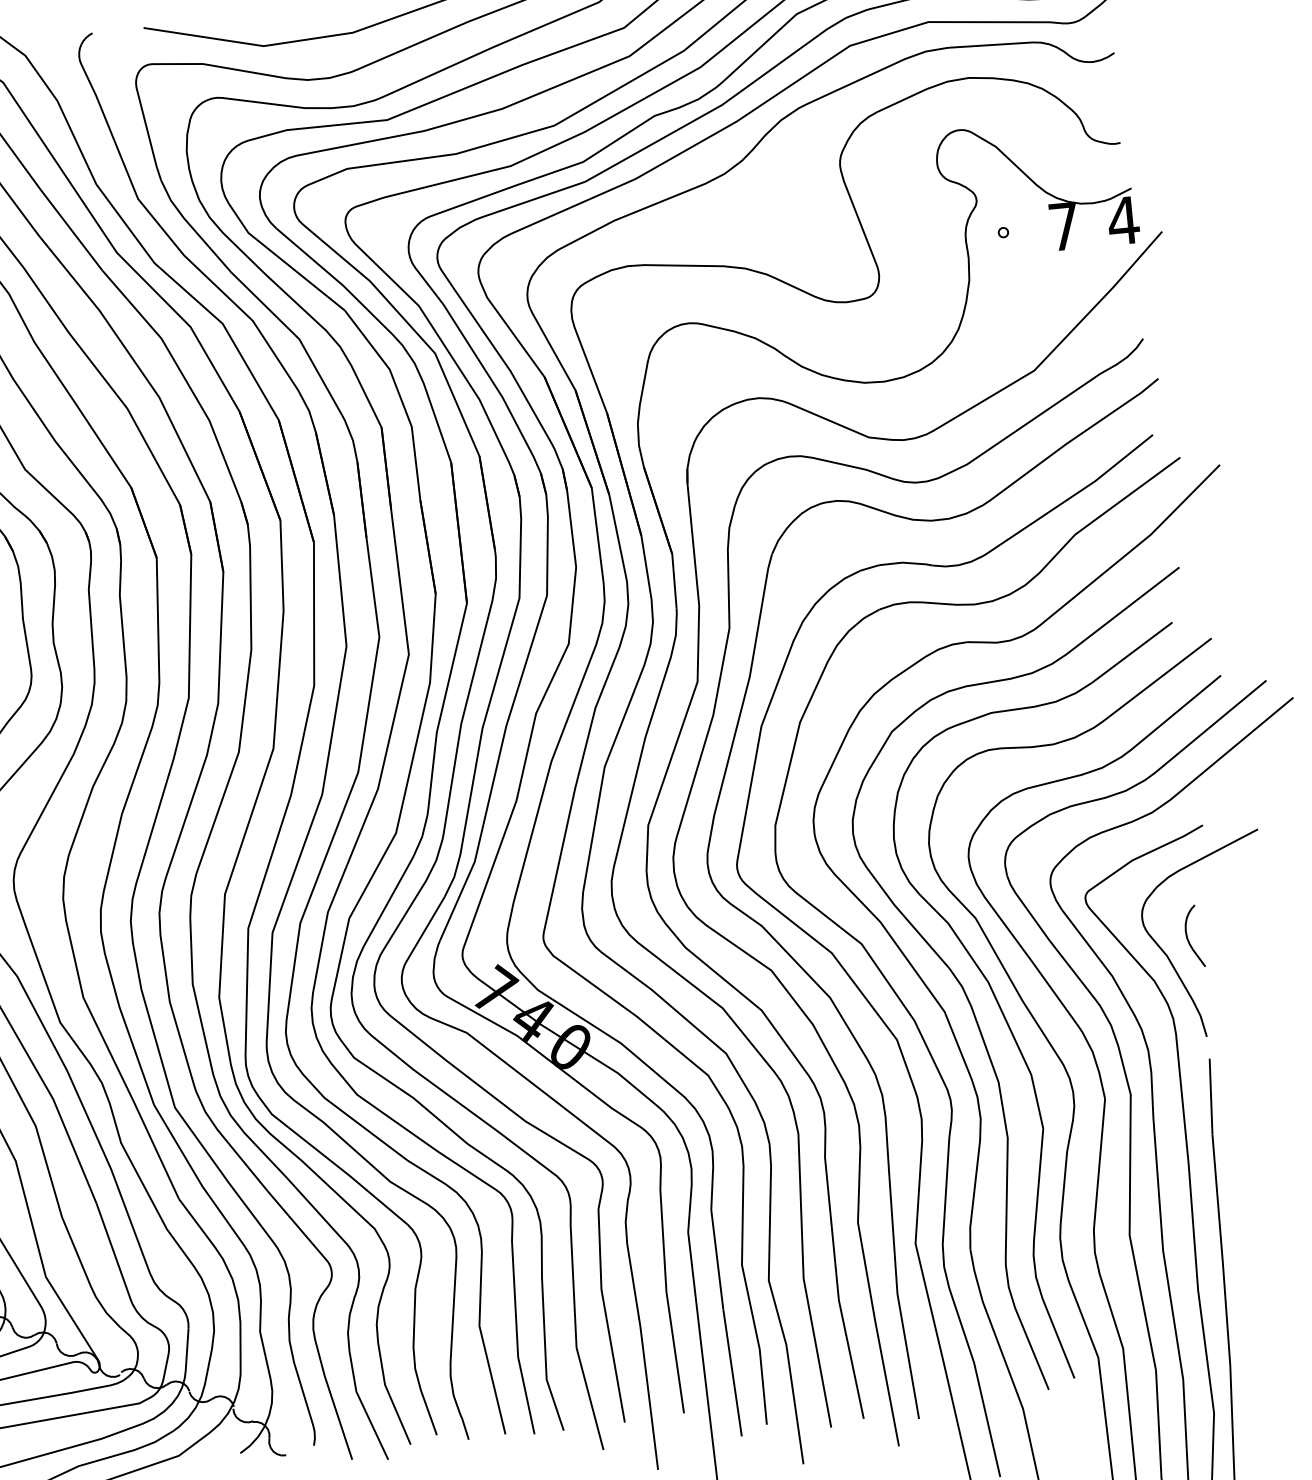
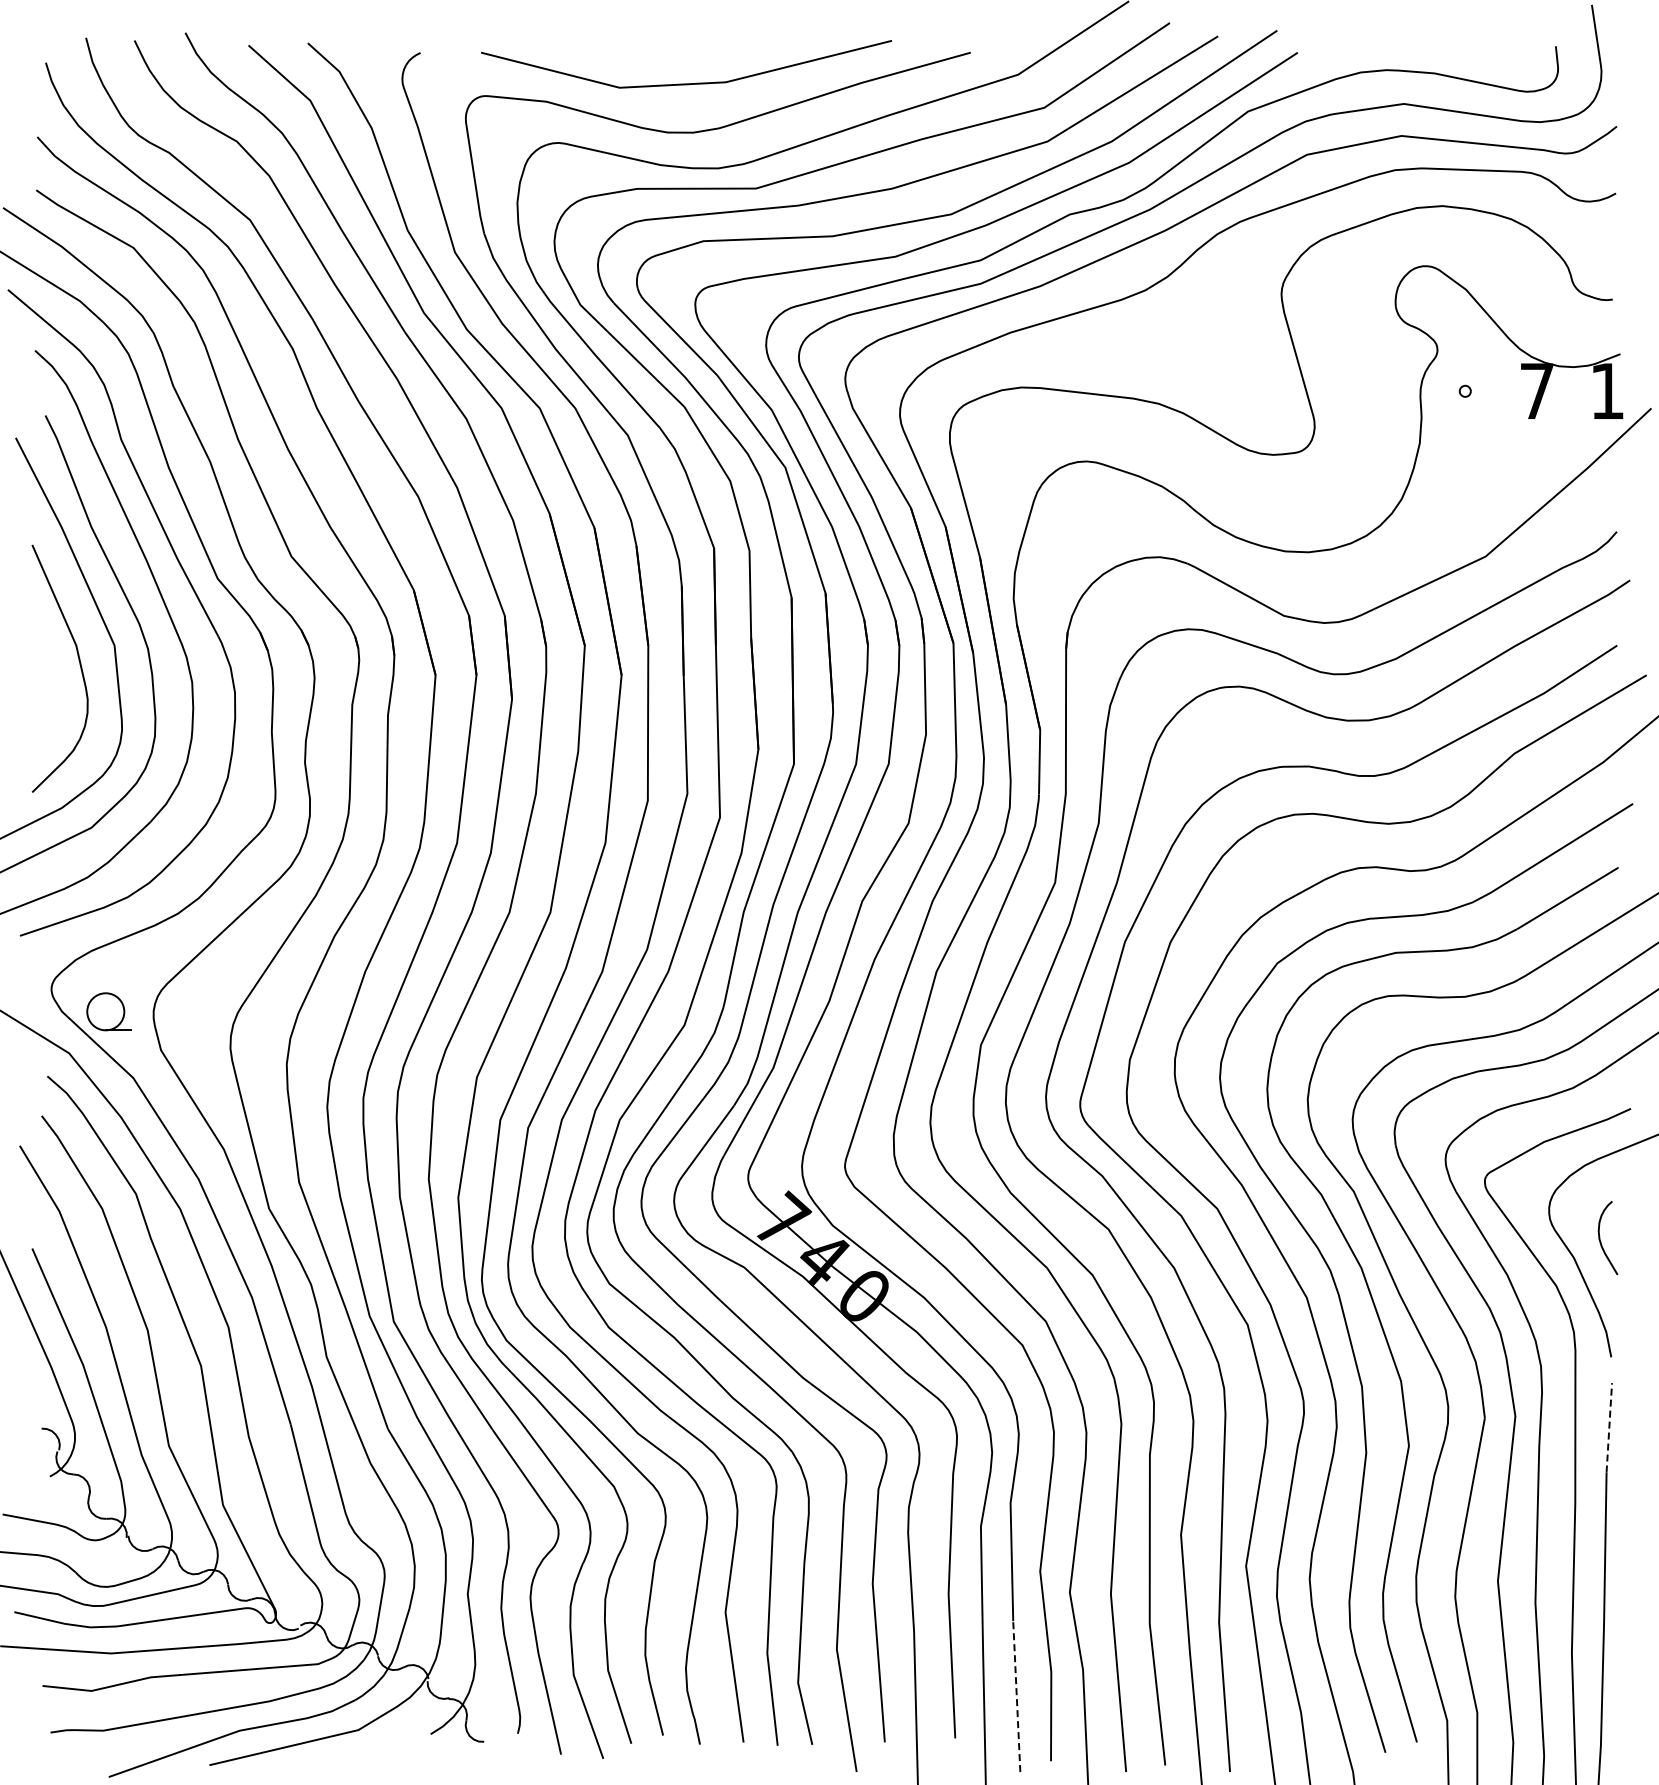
text: (1123, 220) -> (1607, 390), 4 -> 1
line: (1211, 1096) -> (1609, 1427), solid -> dashed
line: (732, 1372) -> (1016, 1696), solid -> dashed

